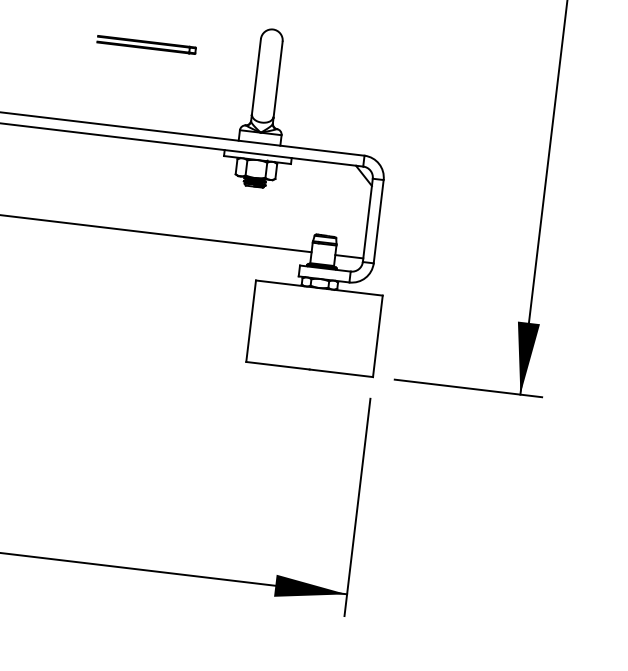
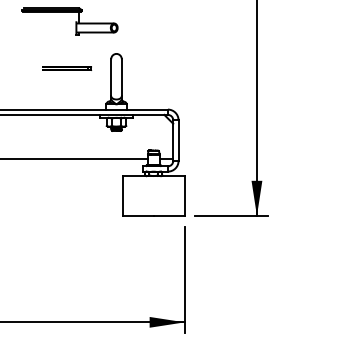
line: (147, 42) -> (67, 67), moved

